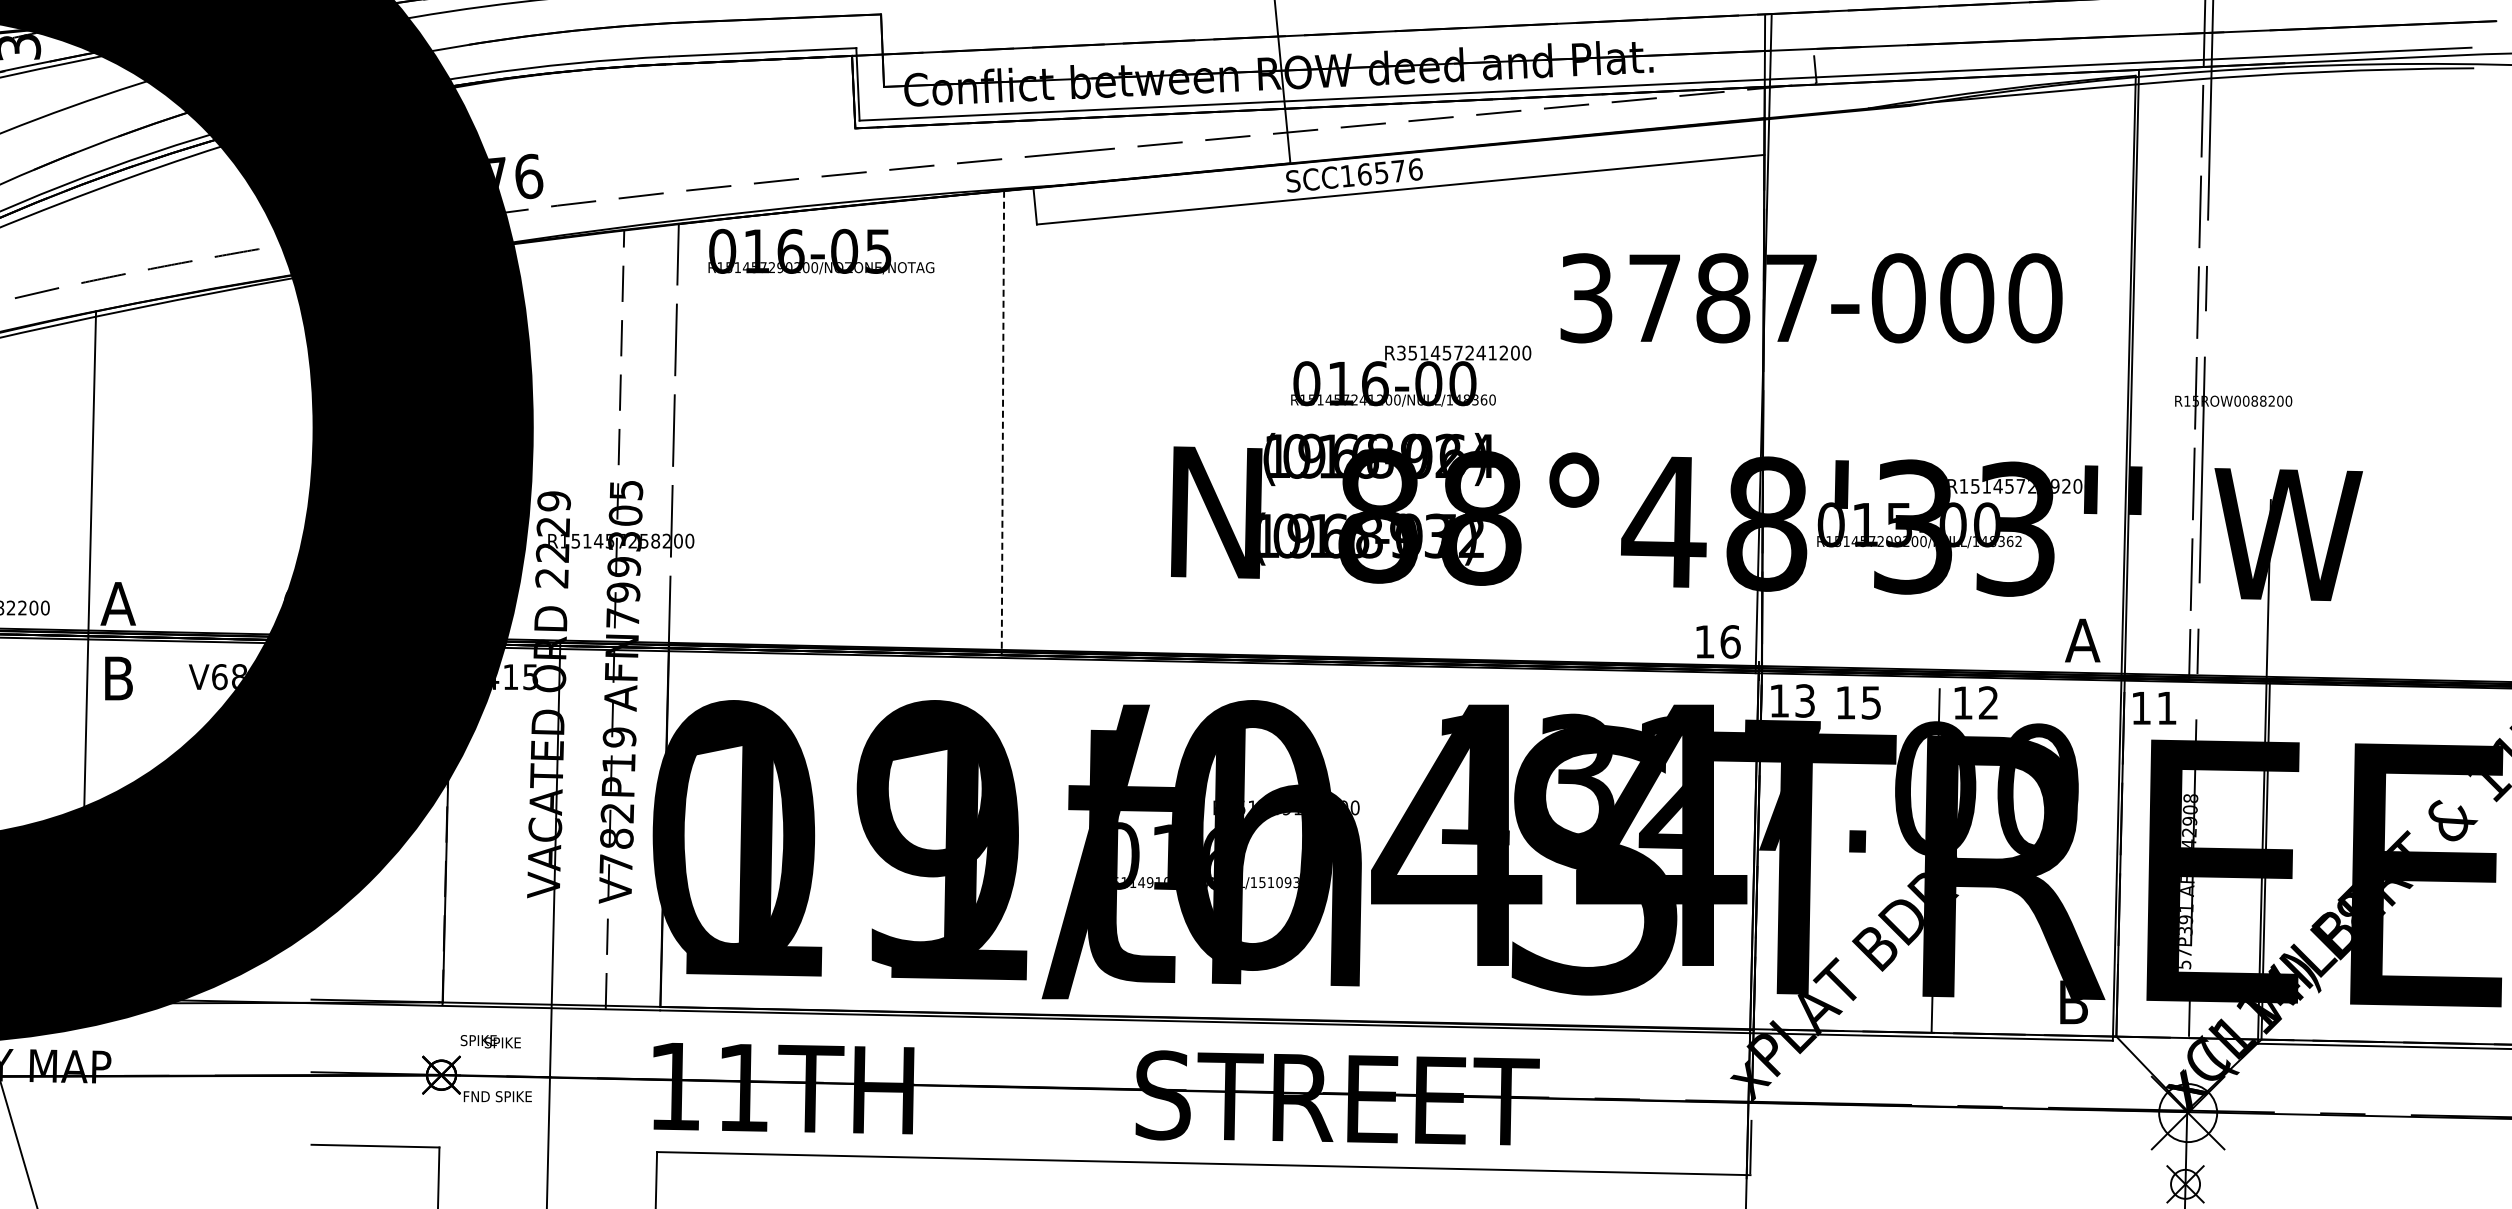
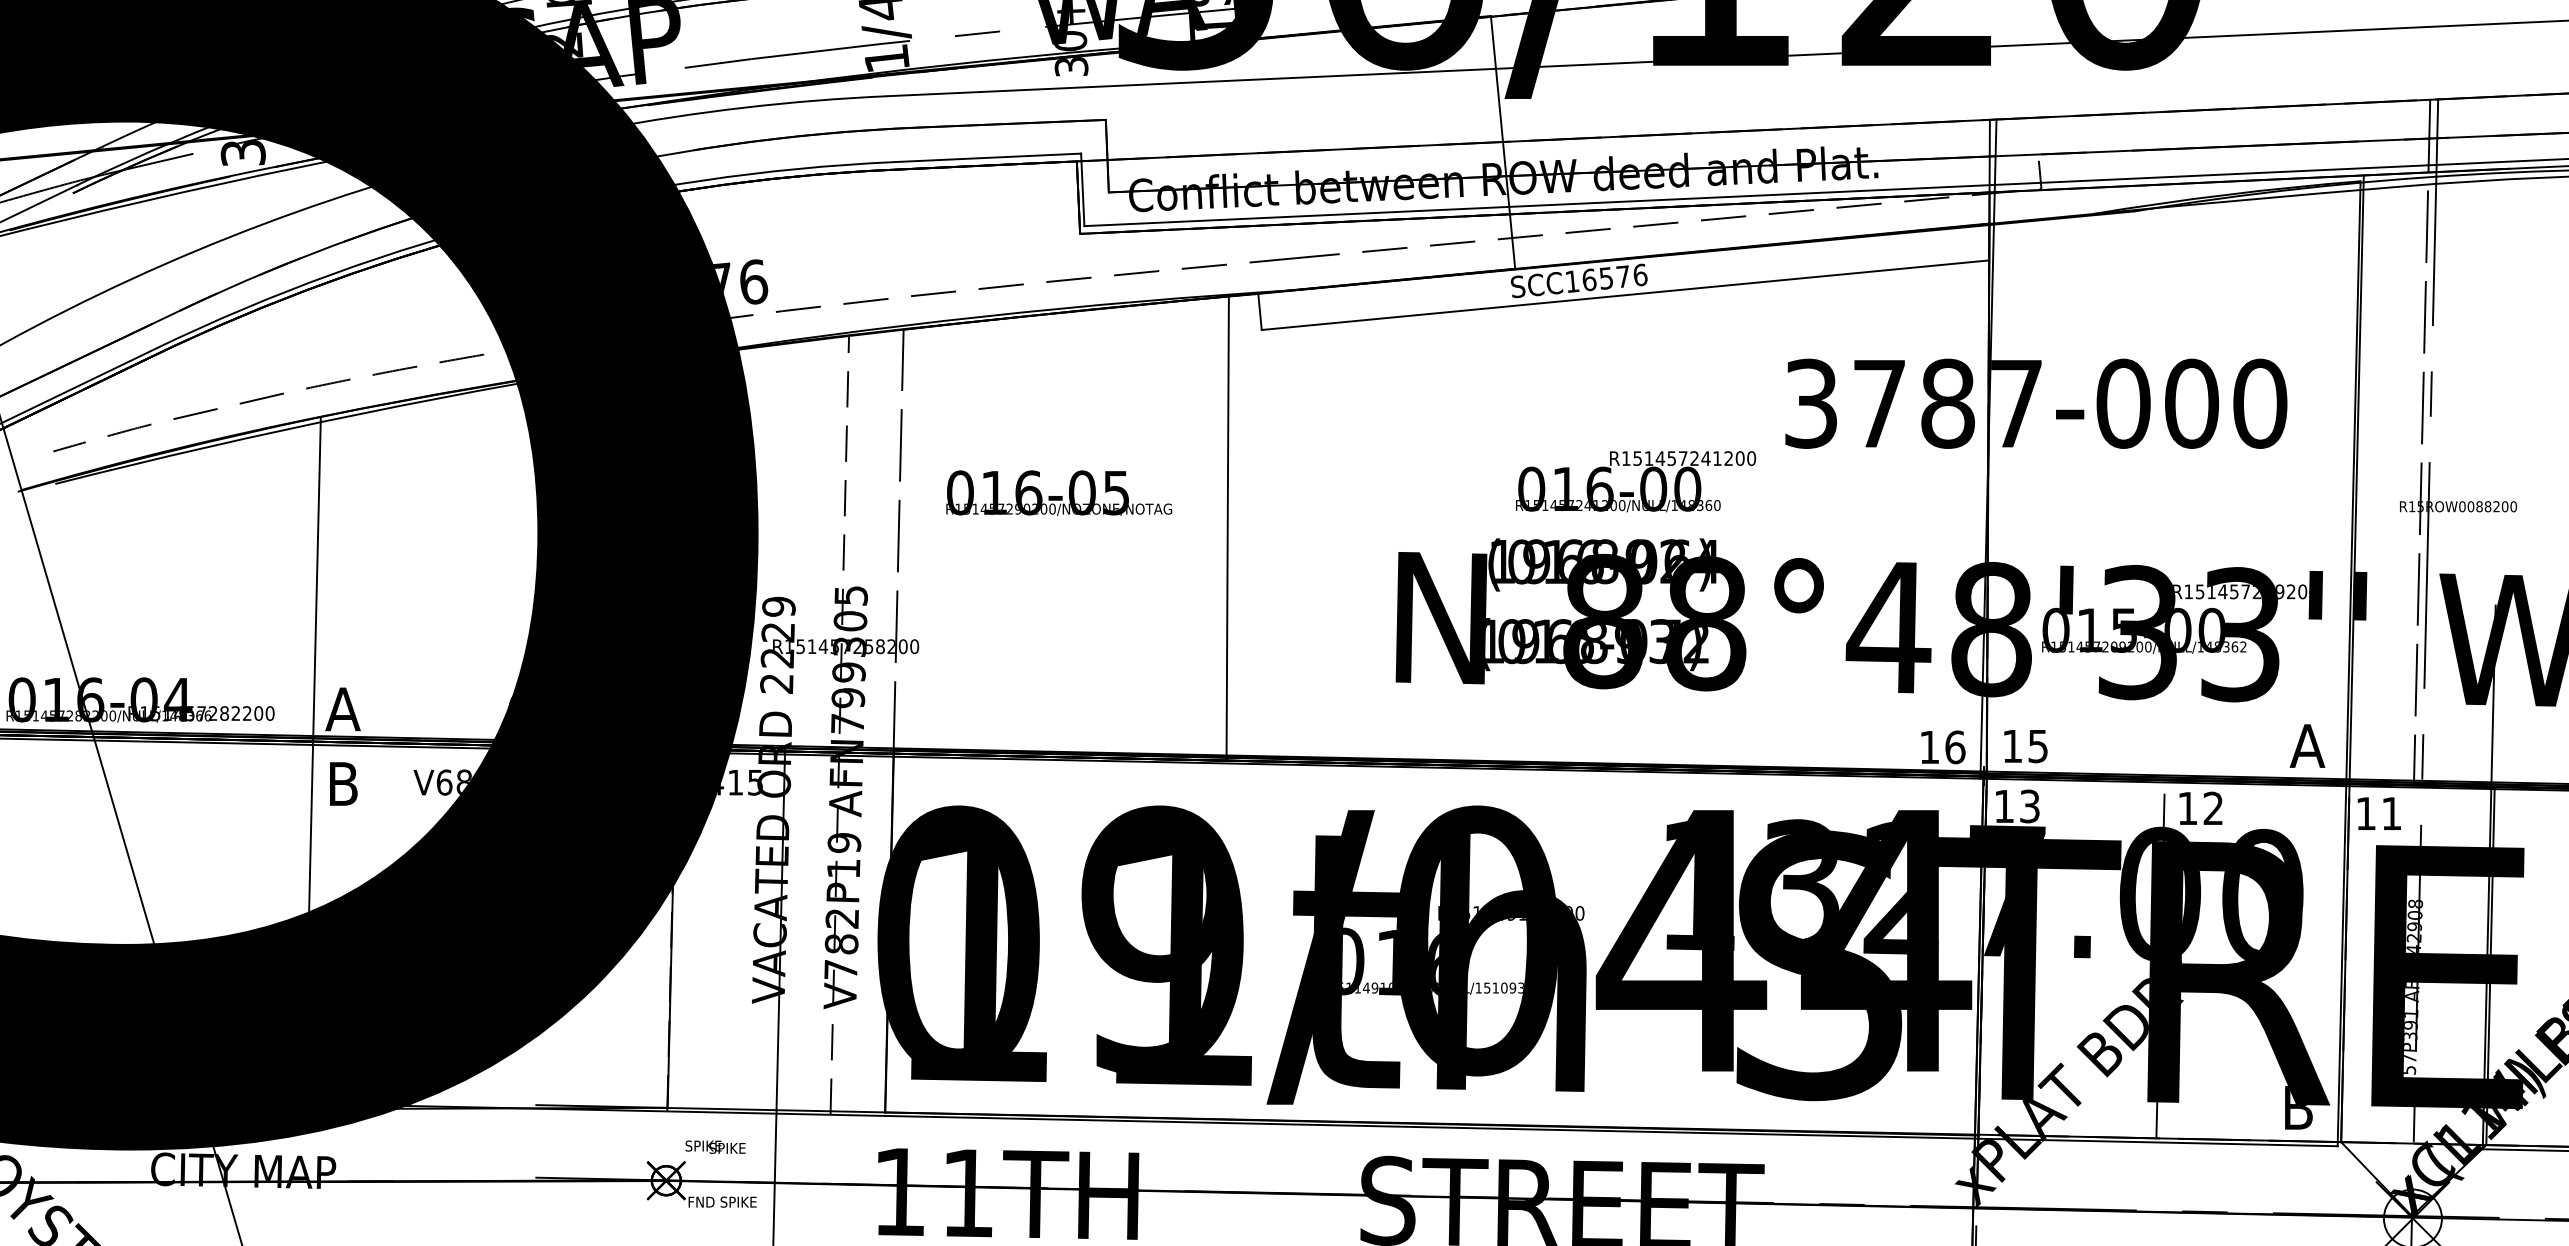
text: (821, 251) -> (1059, 492), moved
text: (1401, 353) -> (1626, 458), R351457241200 -> R151457241200
line: (1002, 423) -> (1227, 528), dashed -> solid
text: (1858, 703) -> (2025, 746), moved

